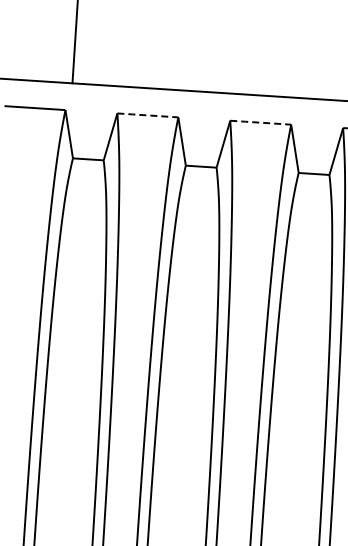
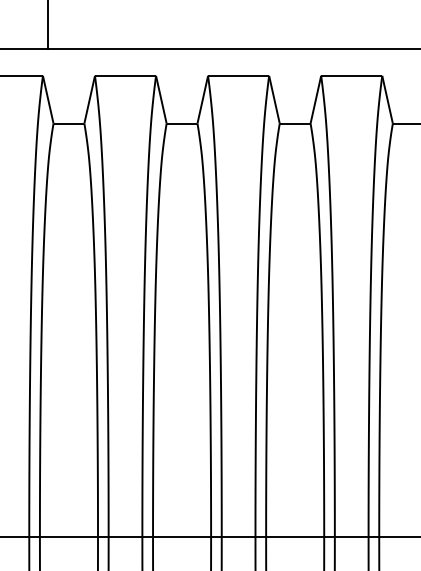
line: (147, 115) -> (125, 75), dashed -> solid
line: (260, 122) -> (238, 75), dashed -> solid

